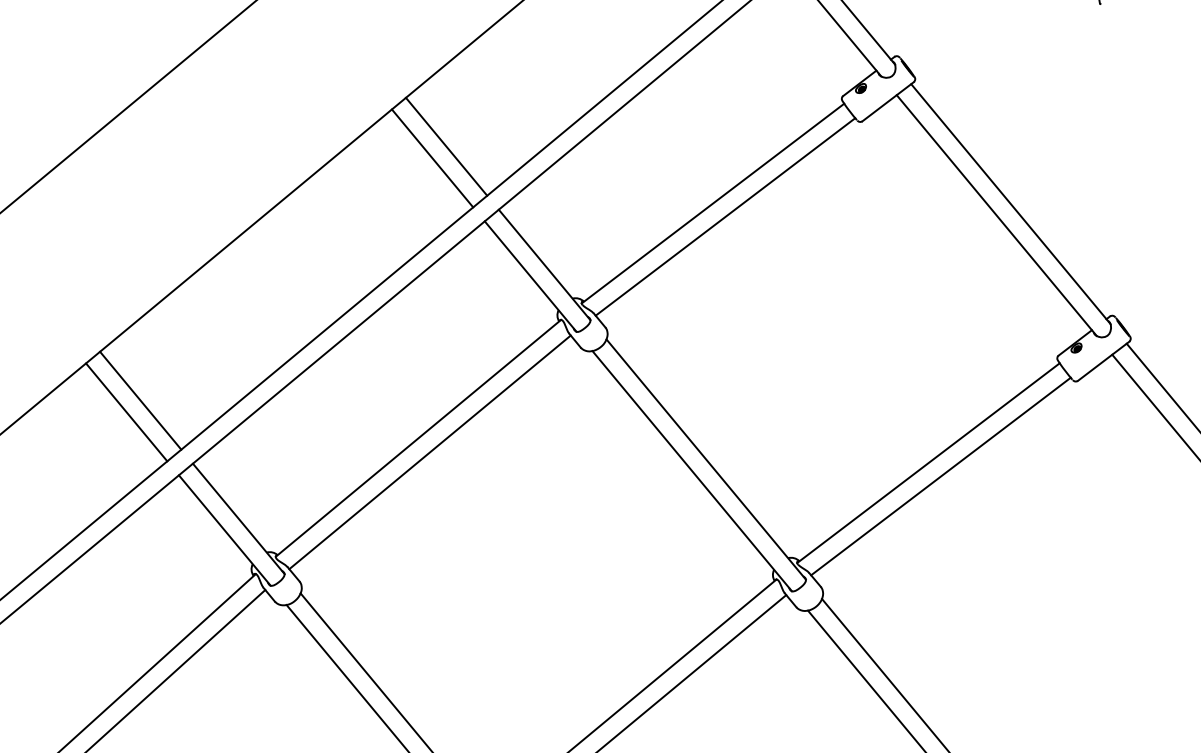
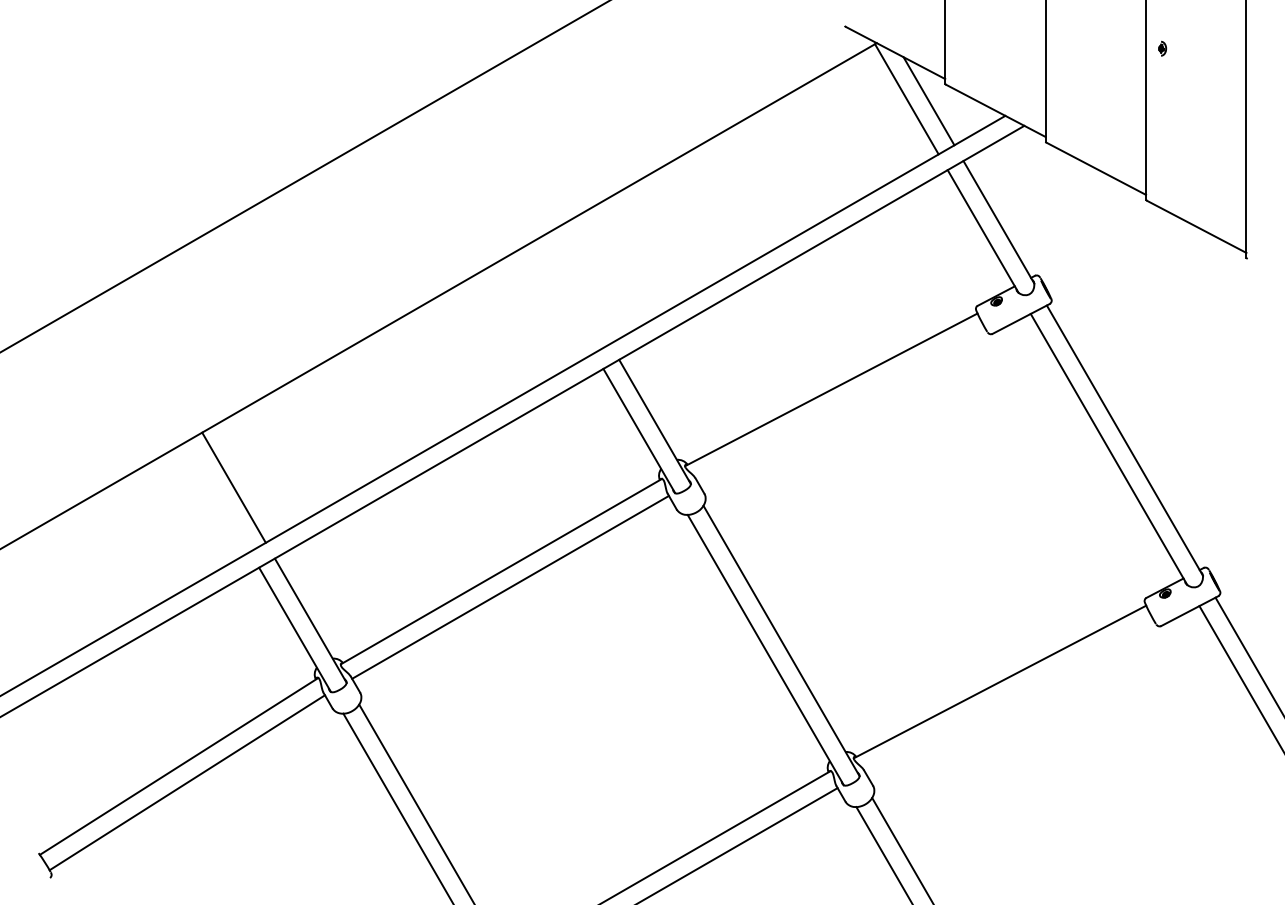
line: (446, 146) -> (578, 288), removed
line: (432, 157) -> (562, 297), removed
line: (725, 216) -> (841, 404), removed
line: (126, 411) -> (218, 496), removed
line: (940, 475) -> (1009, 696), removed

